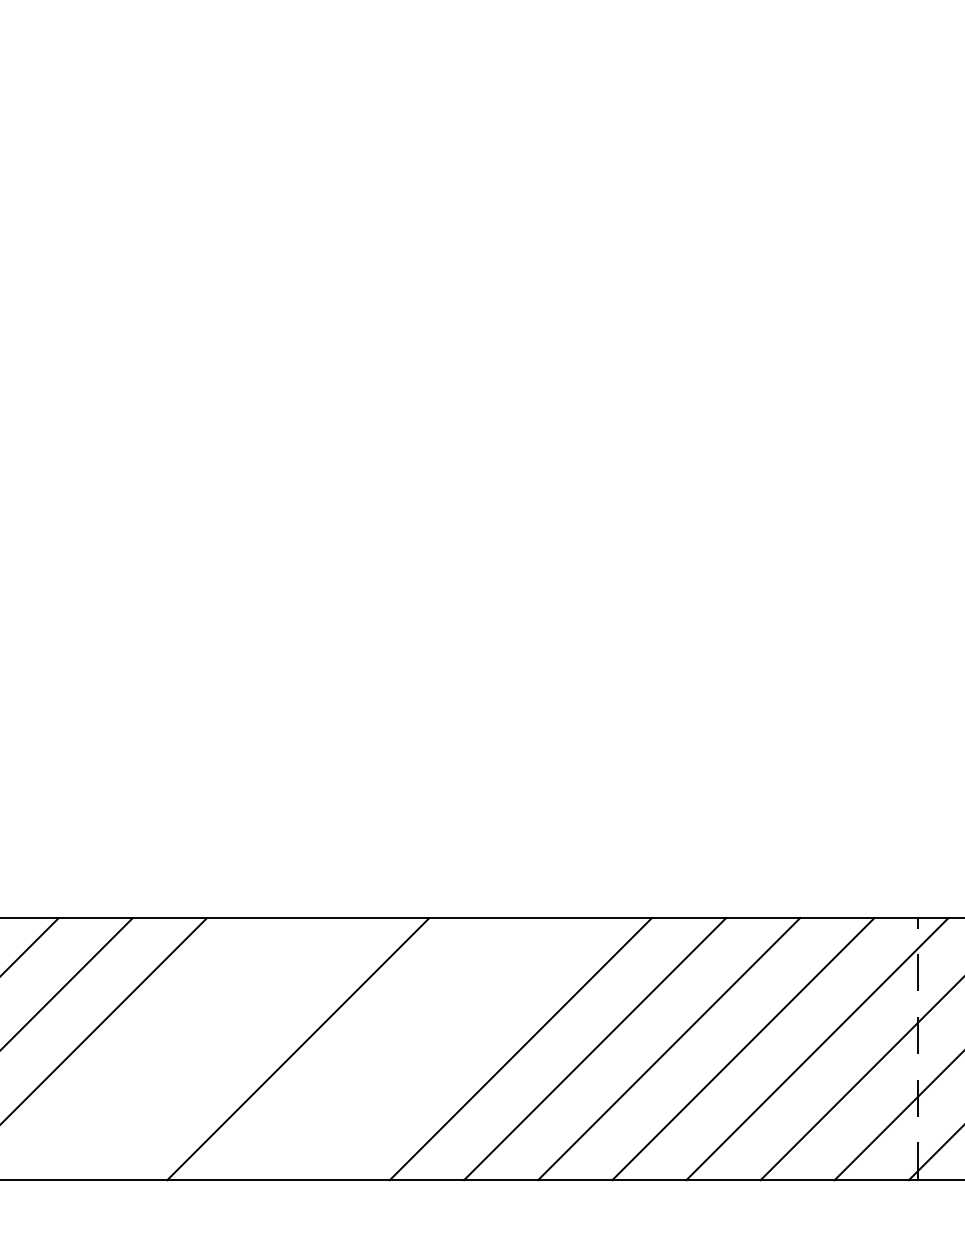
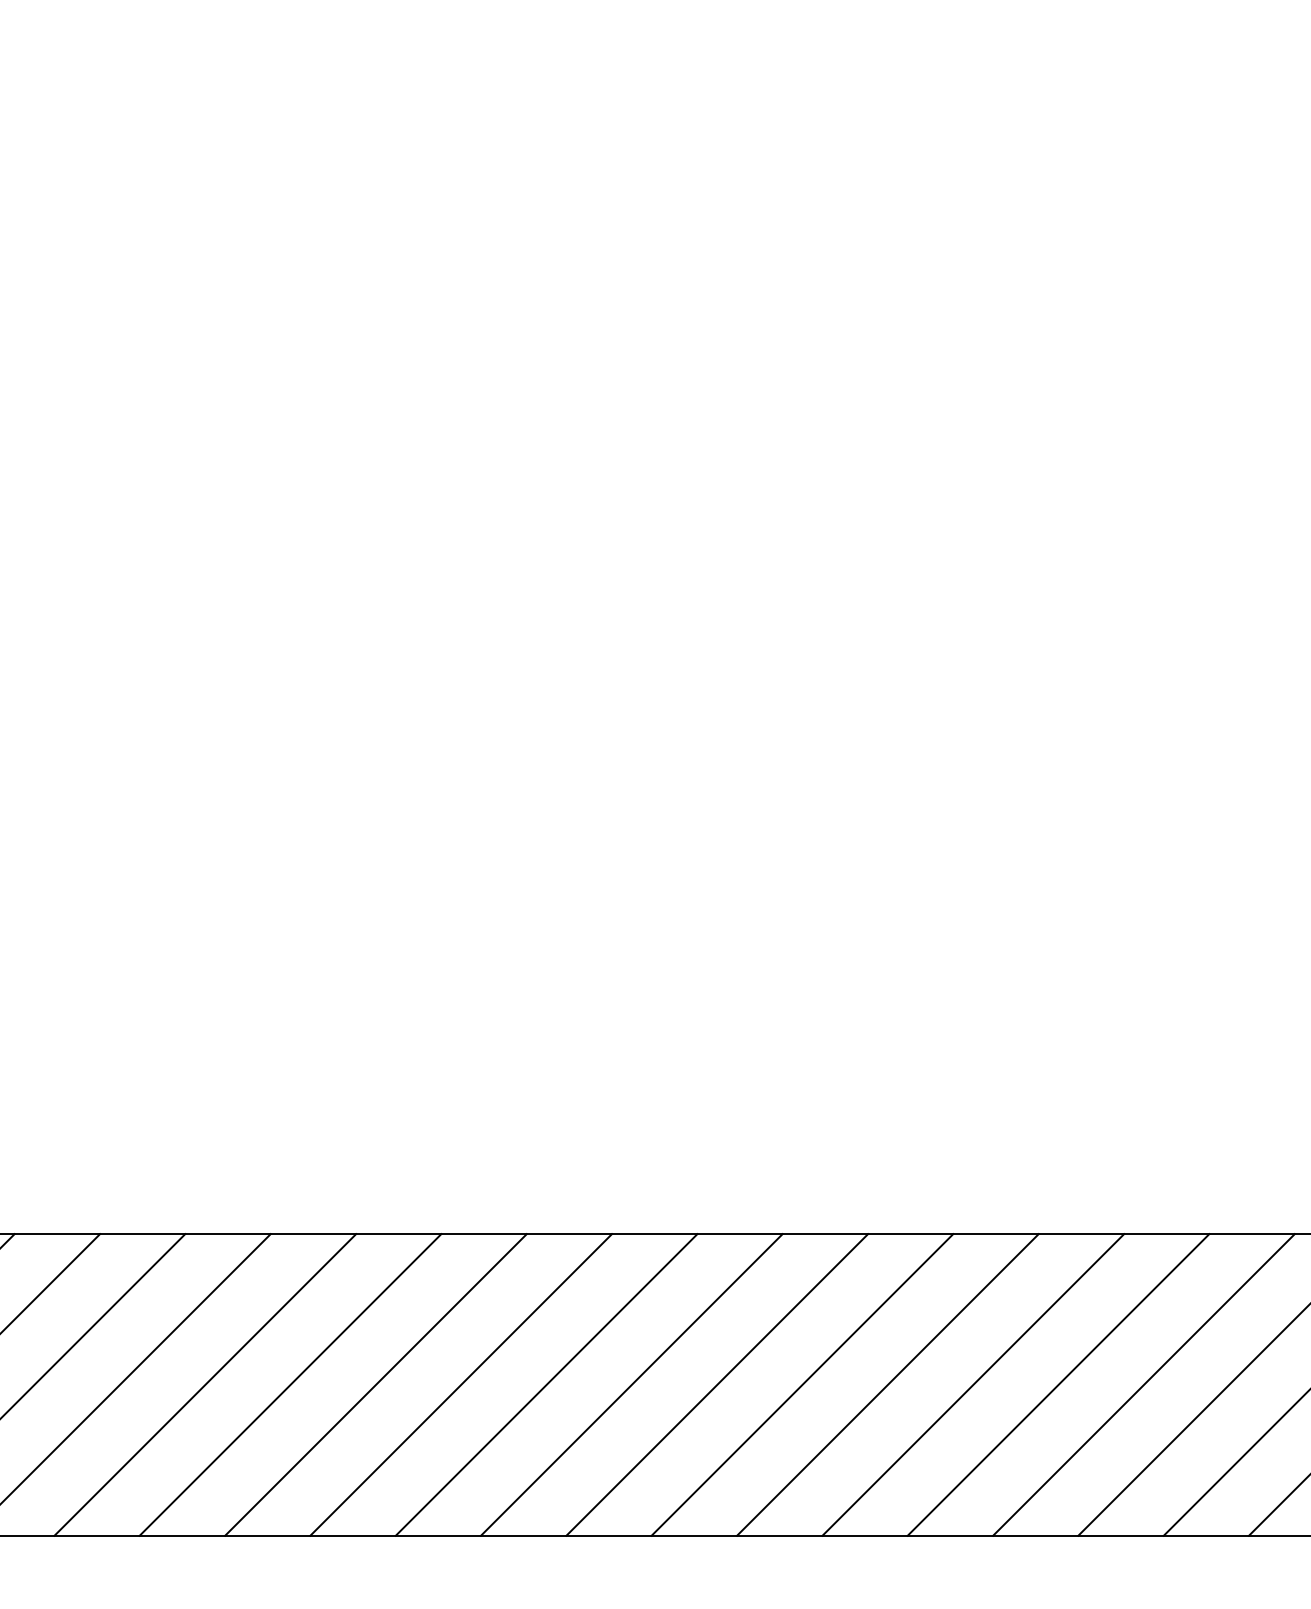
line: (150, 1048) -> (461, 1384), added
line: (224, 1048) -> (546, 1384), added
line: (372, 1048) -> (717, 1384), added
line: (446, 1048) -> (802, 1384), added

